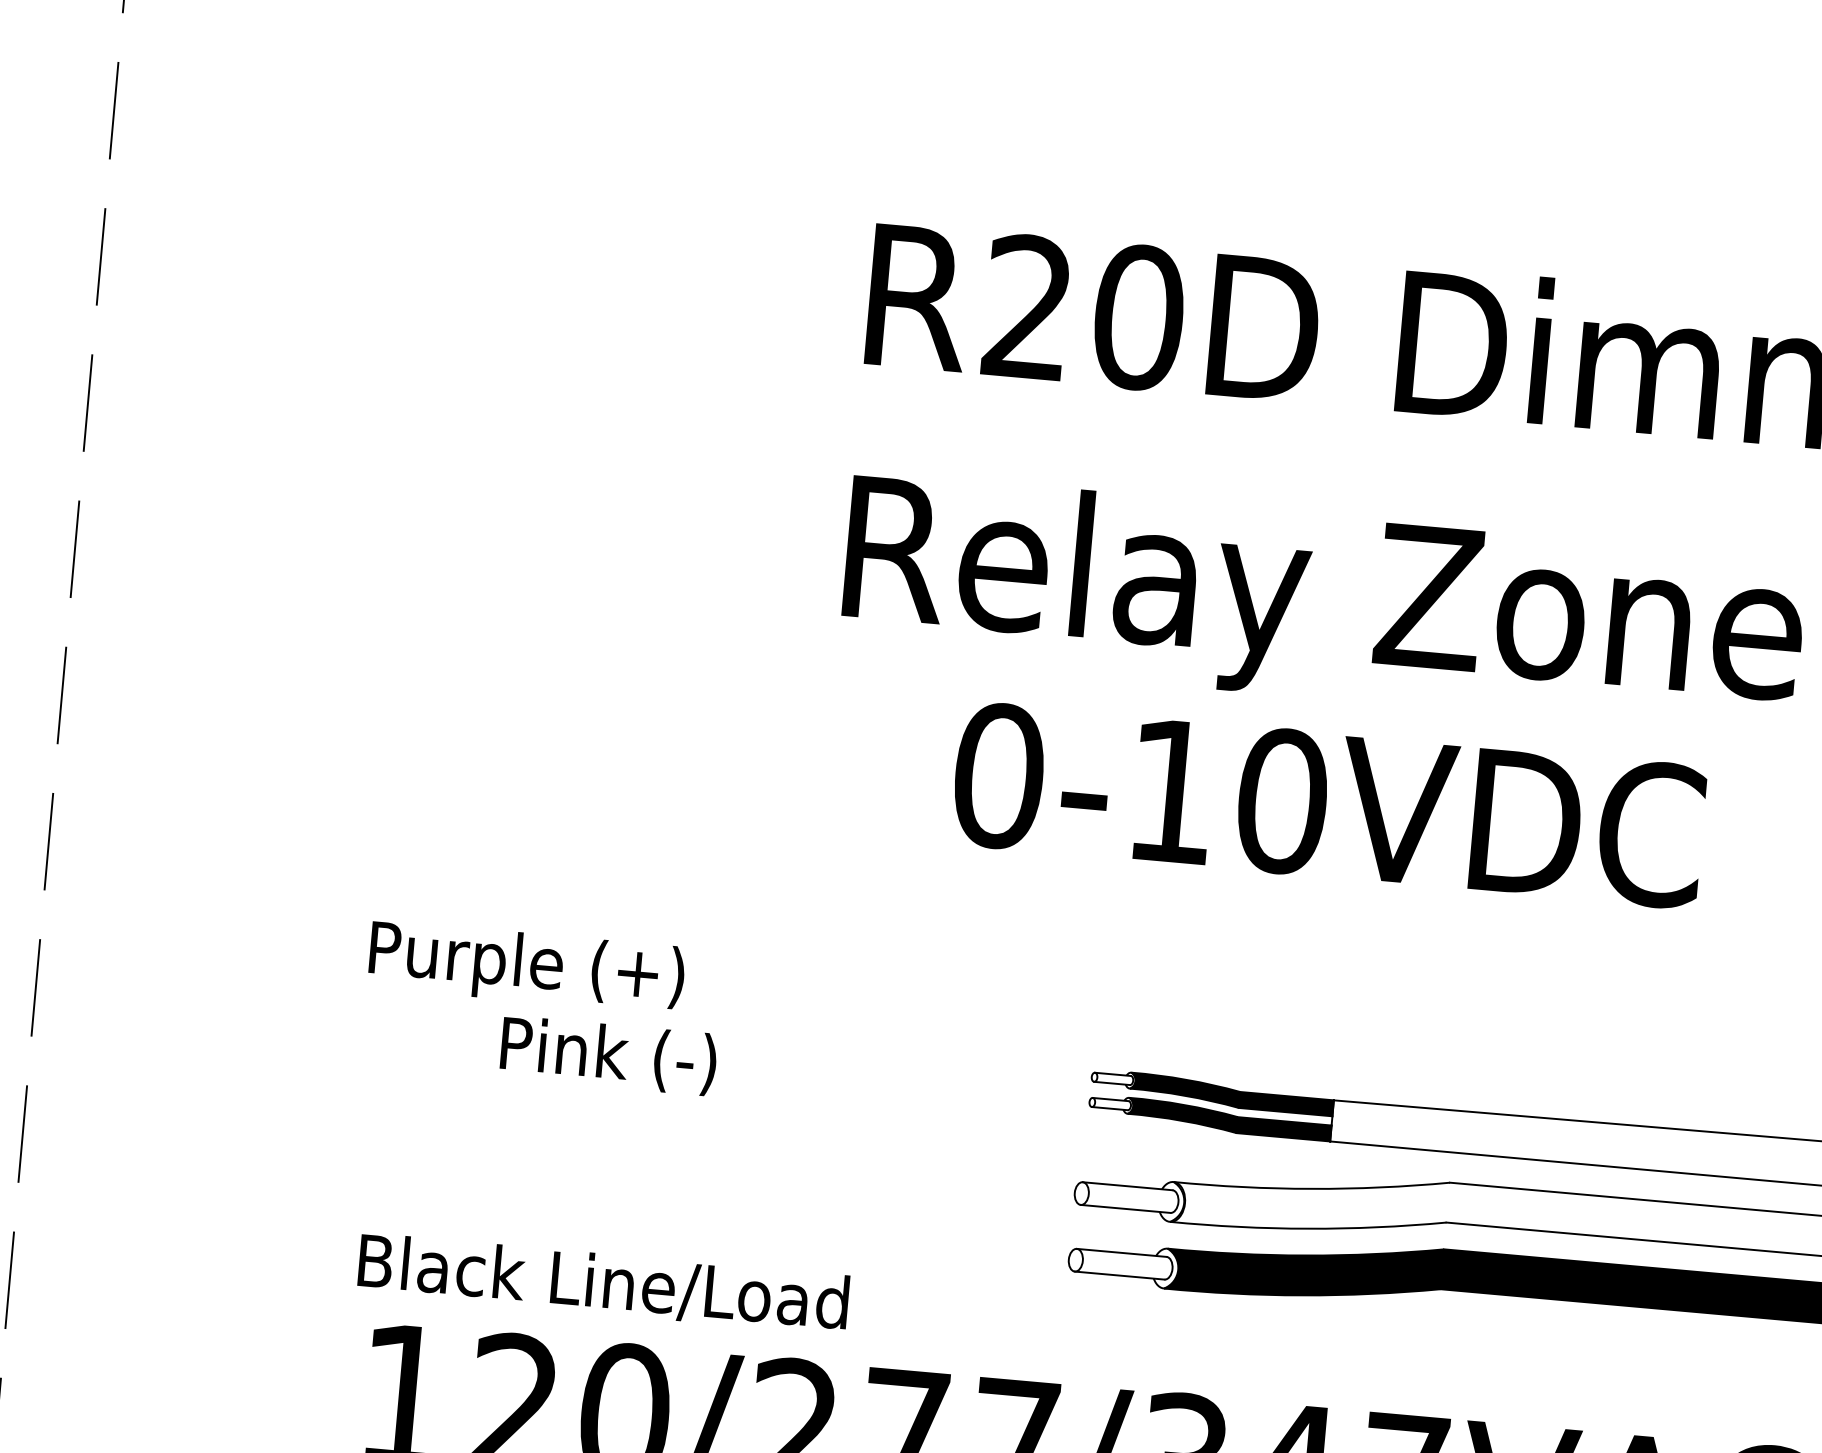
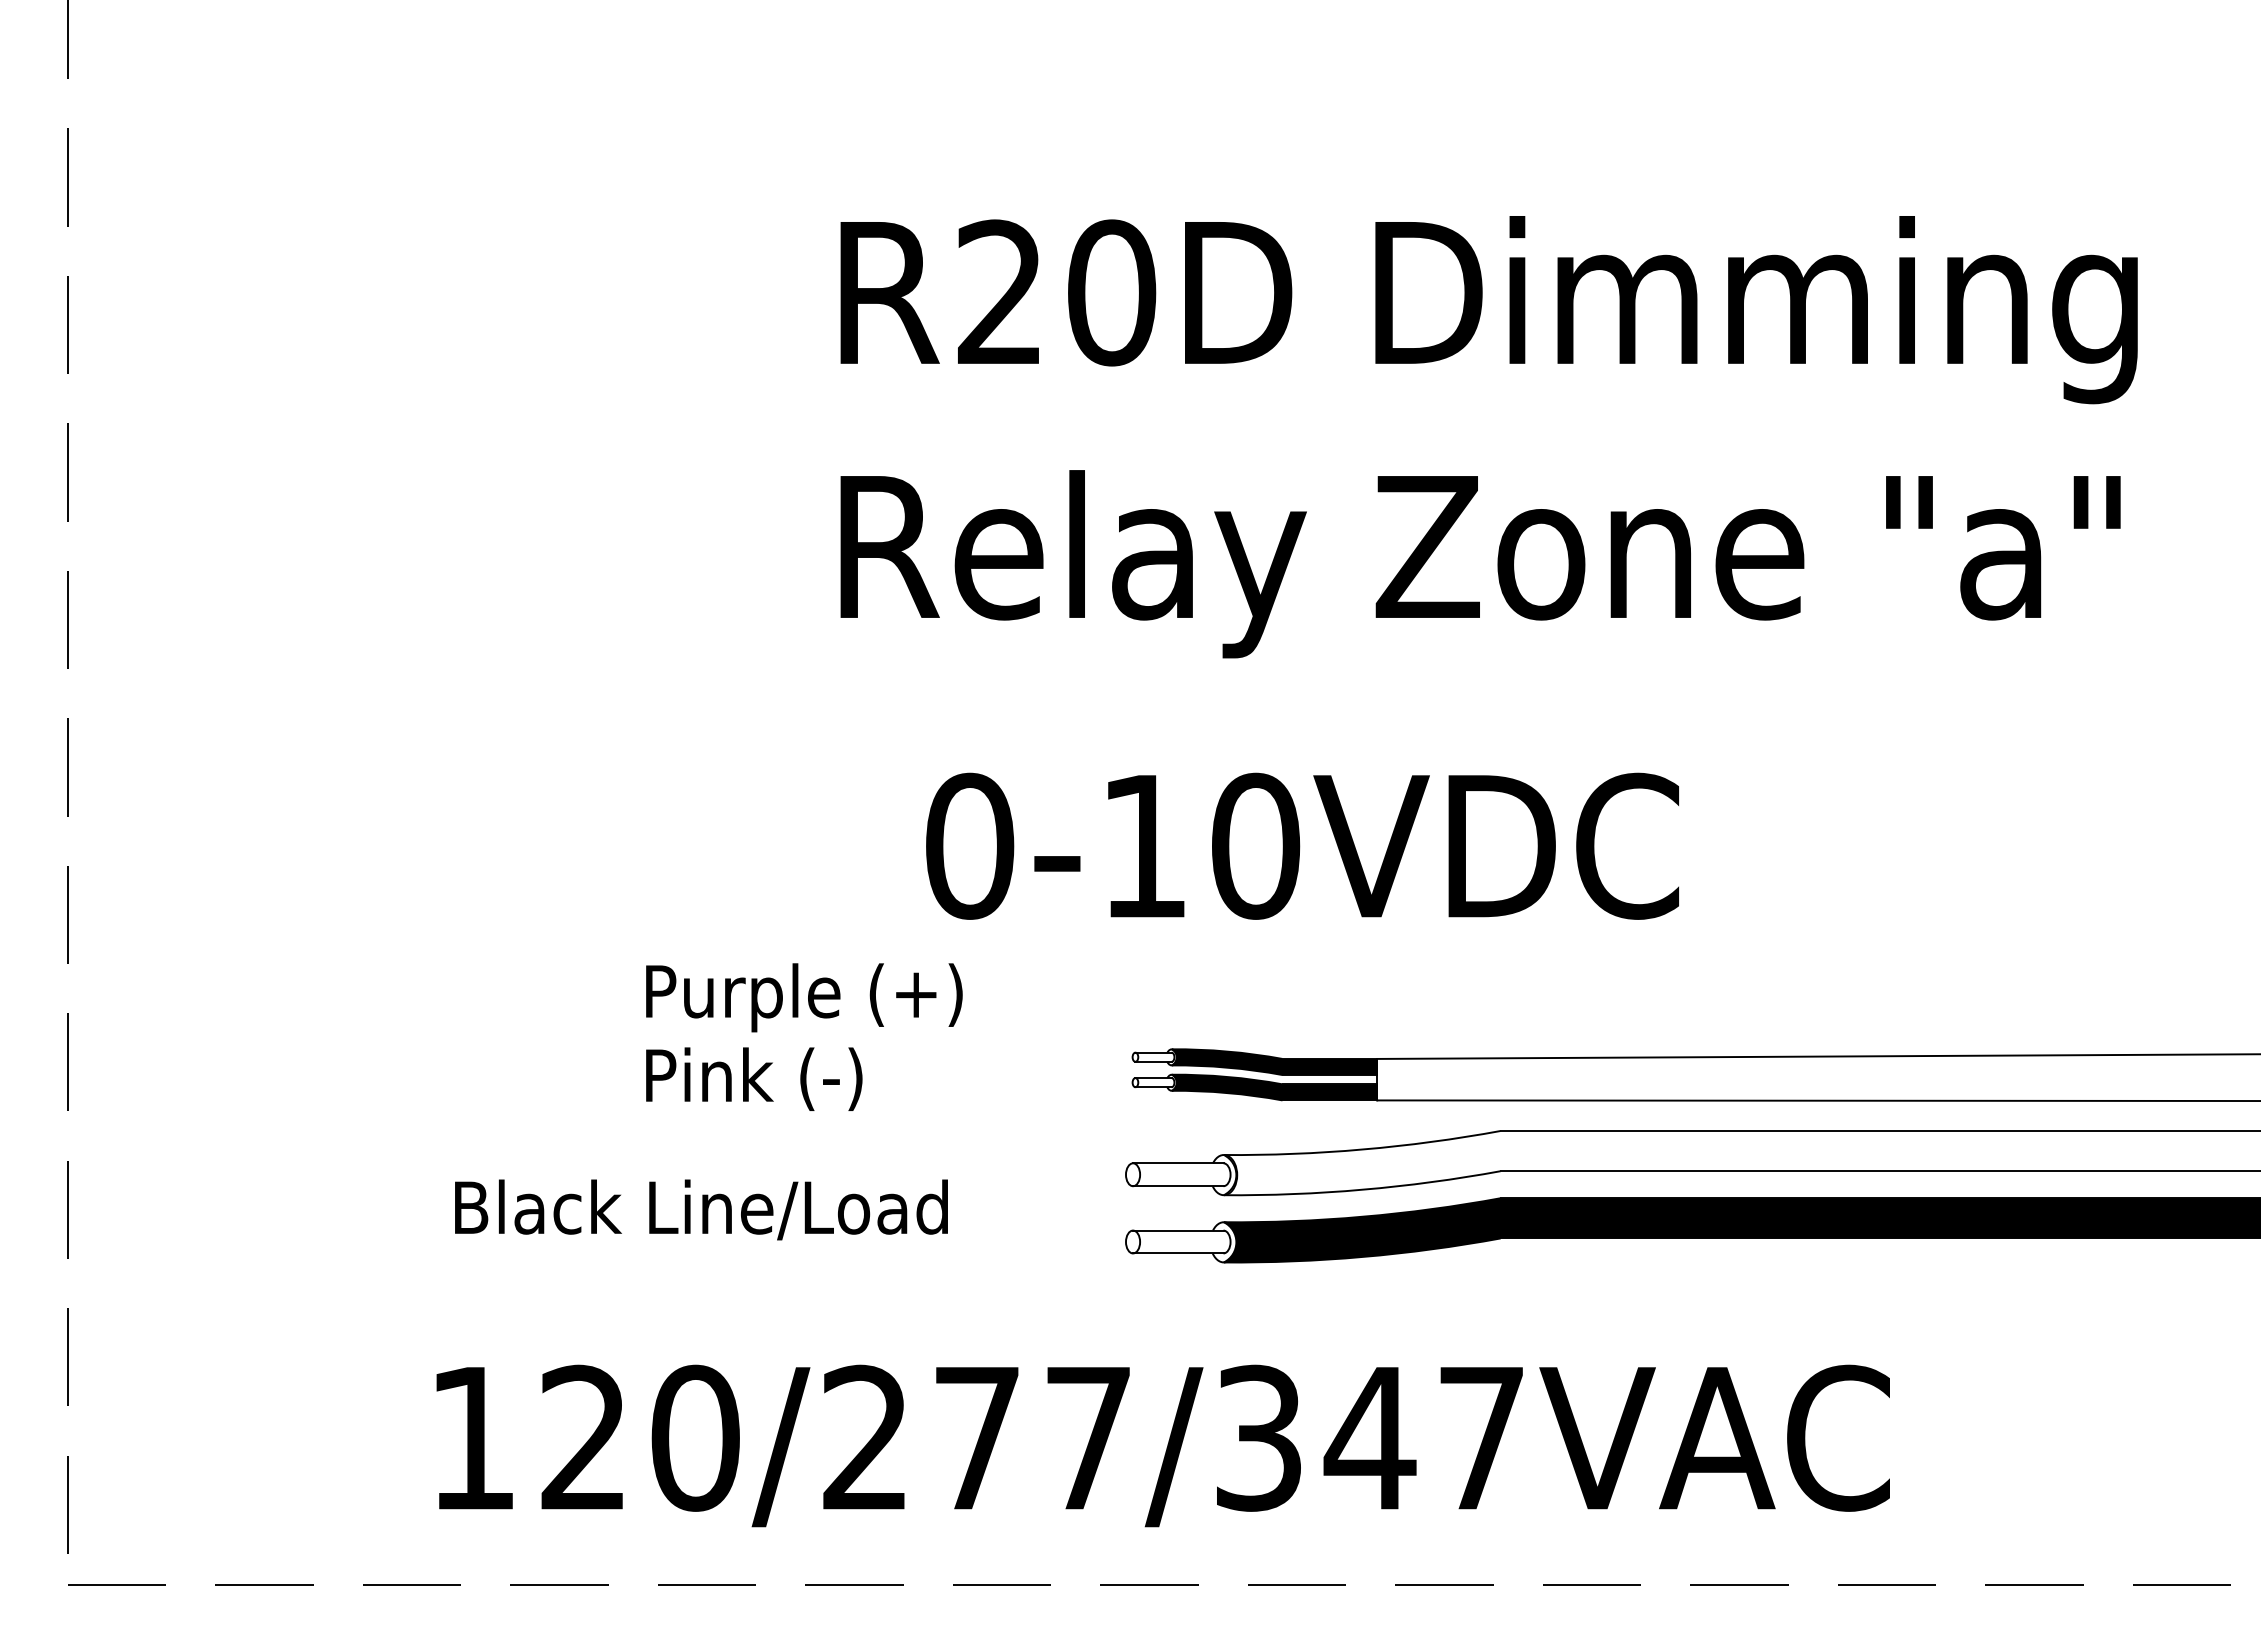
text: (1328, 804) -> (1302, 845), moved
text: (526, 966) -> (804, 997), moved
text: (609, 1055) -> (754, 1078), moved
text: (603, 1283) -> (701, 1209), moved

